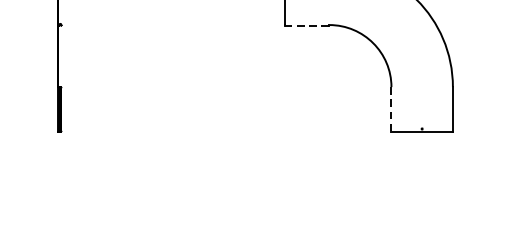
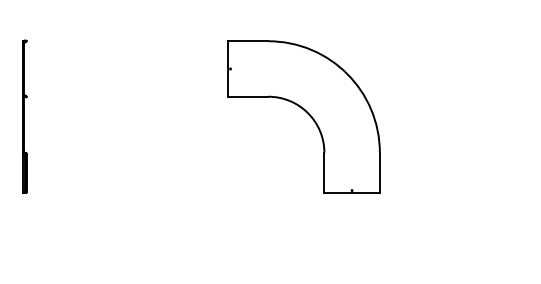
line: (307, 25) -> (248, 97), dashed -> solid
line: (390, 110) -> (323, 173), dashed -> solid

